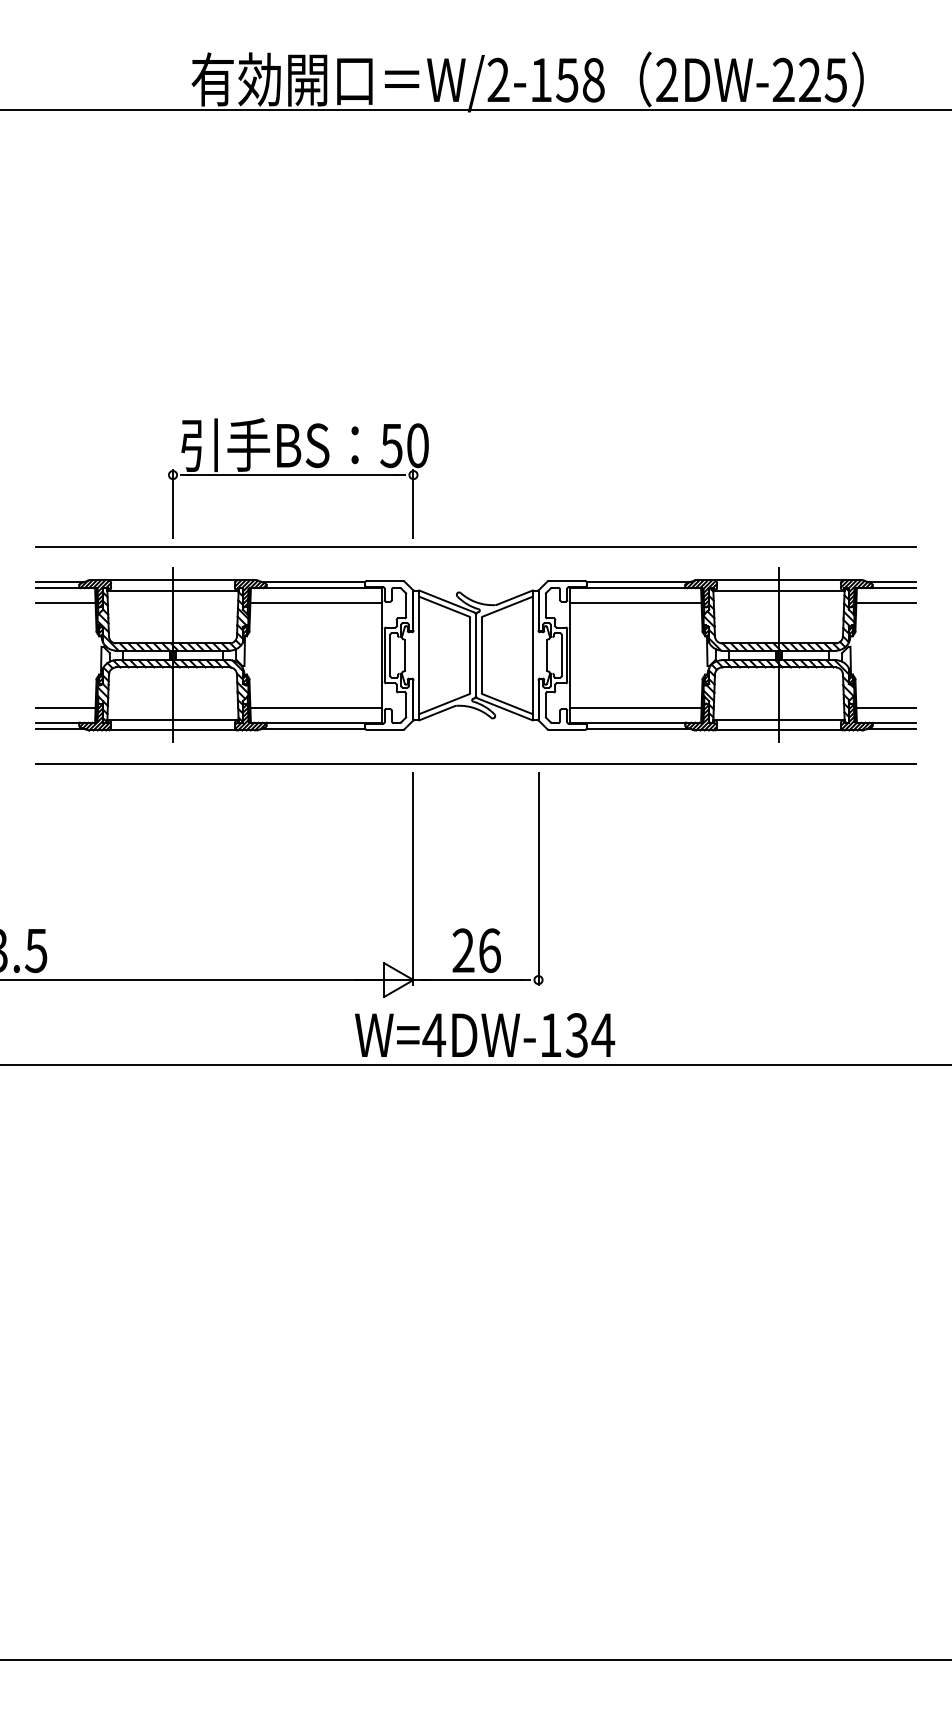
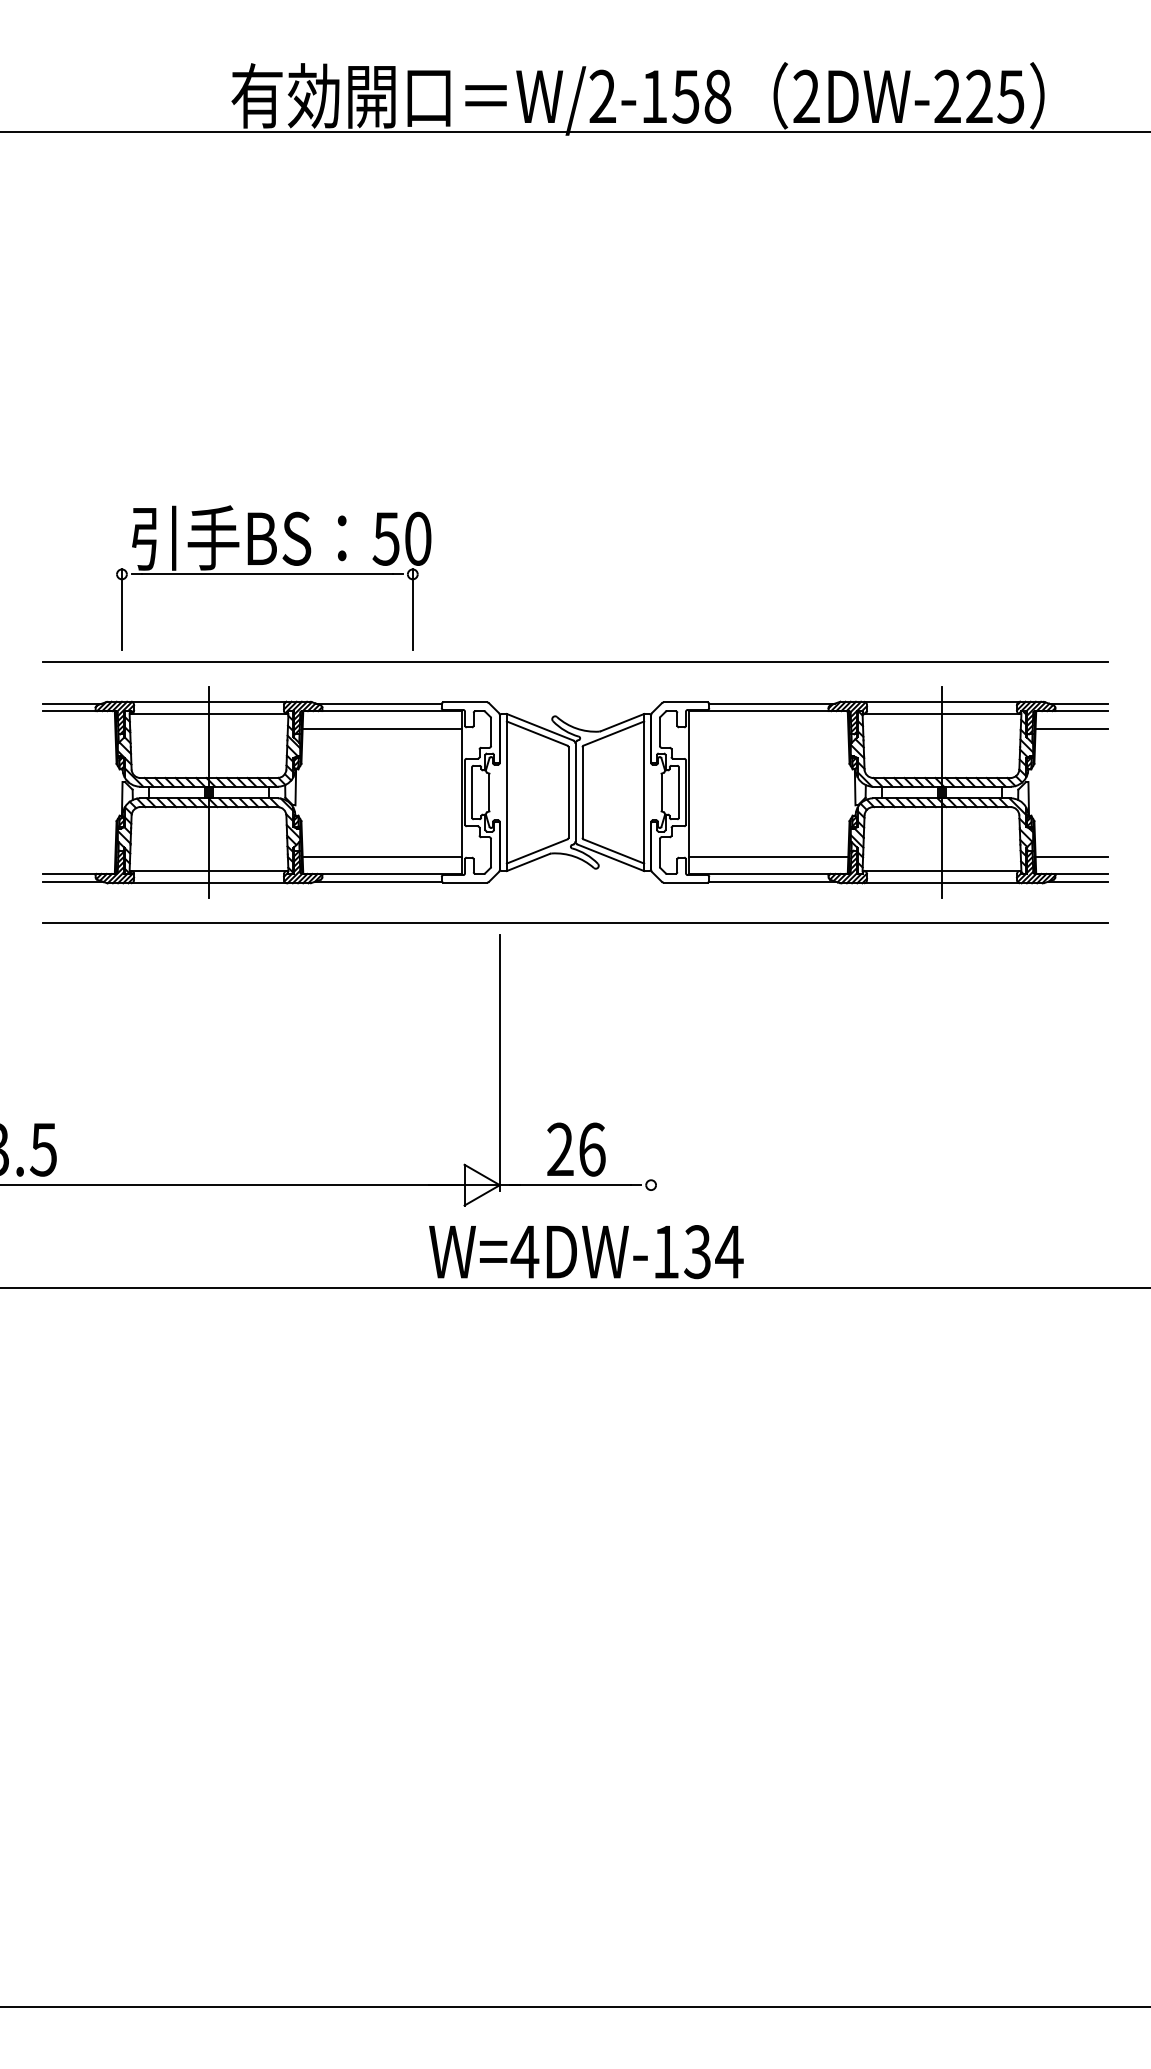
part: (298, 478) -> (273, 578), moved
line: (65, 602) -> (79, 728), removed
line: (635, 602) -> (768, 728), removed
line: (65, 708) -> (79, 856), removed
line: (538, 878) -> (651, 1062), removed

